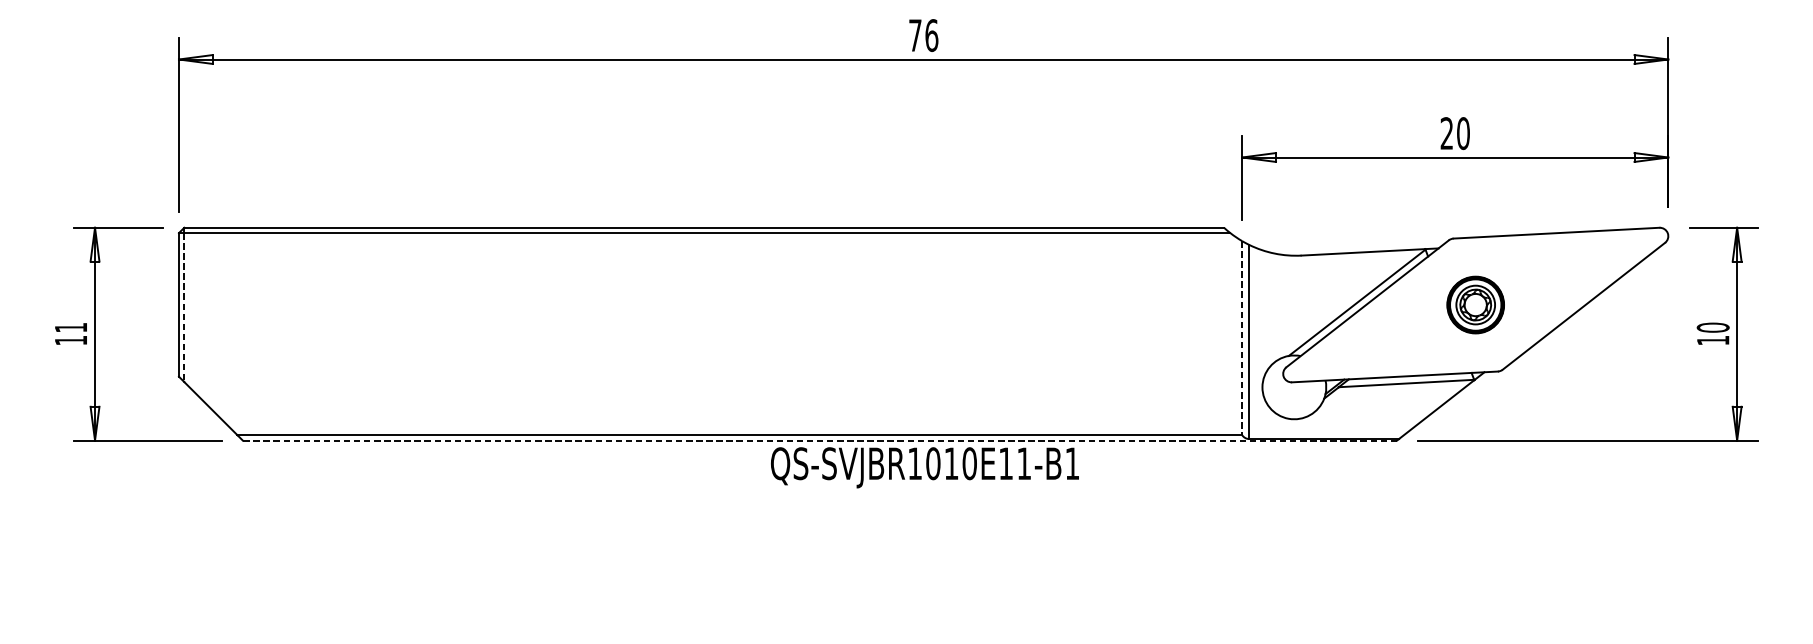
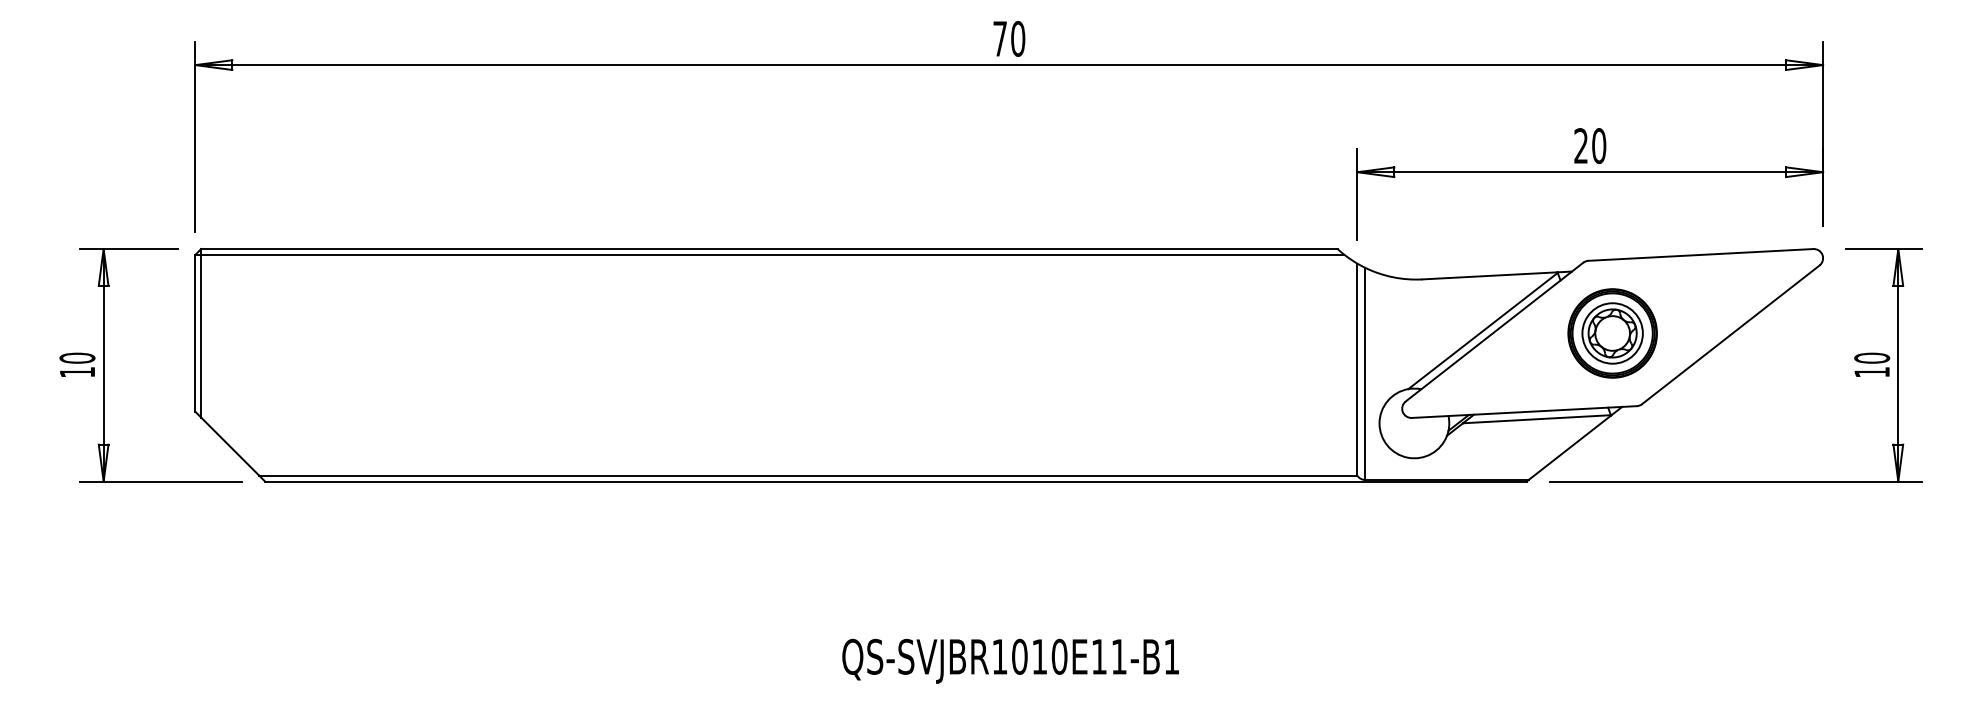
text: (932, 35) -> (1018, 38), 76 -> 70
part: (1475, 305) -> (1612, 333), size x1.43
line: (184, 307) -> (201, 336), dashed -> solid
text: (71, 327) -> (77, 357), 11 -> 10
line: (1242, 338) -> (1357, 370), dashed -> solid
line: (819, 440) -> (895, 481), dashed -> solid
text: (924, 467) -> (1010, 660), moved

